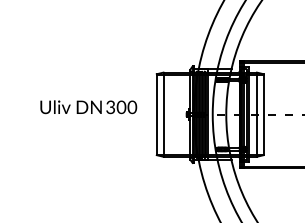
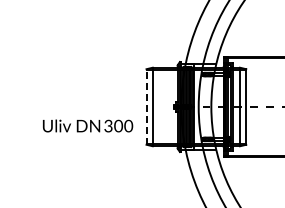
text: (89, 106) -> (88, 125), moved
line: (156, 114) -> (146, 106), solid -> dashed

